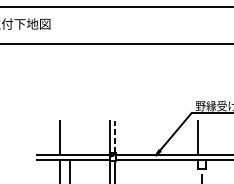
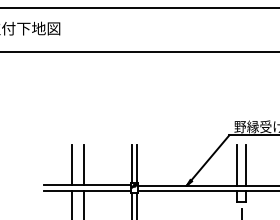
line: (114, 136) -> (137, 163), dashed -> solid
line: (69, 137) -> (83, 164), added
line: (205, 137) -> (246, 164), added

